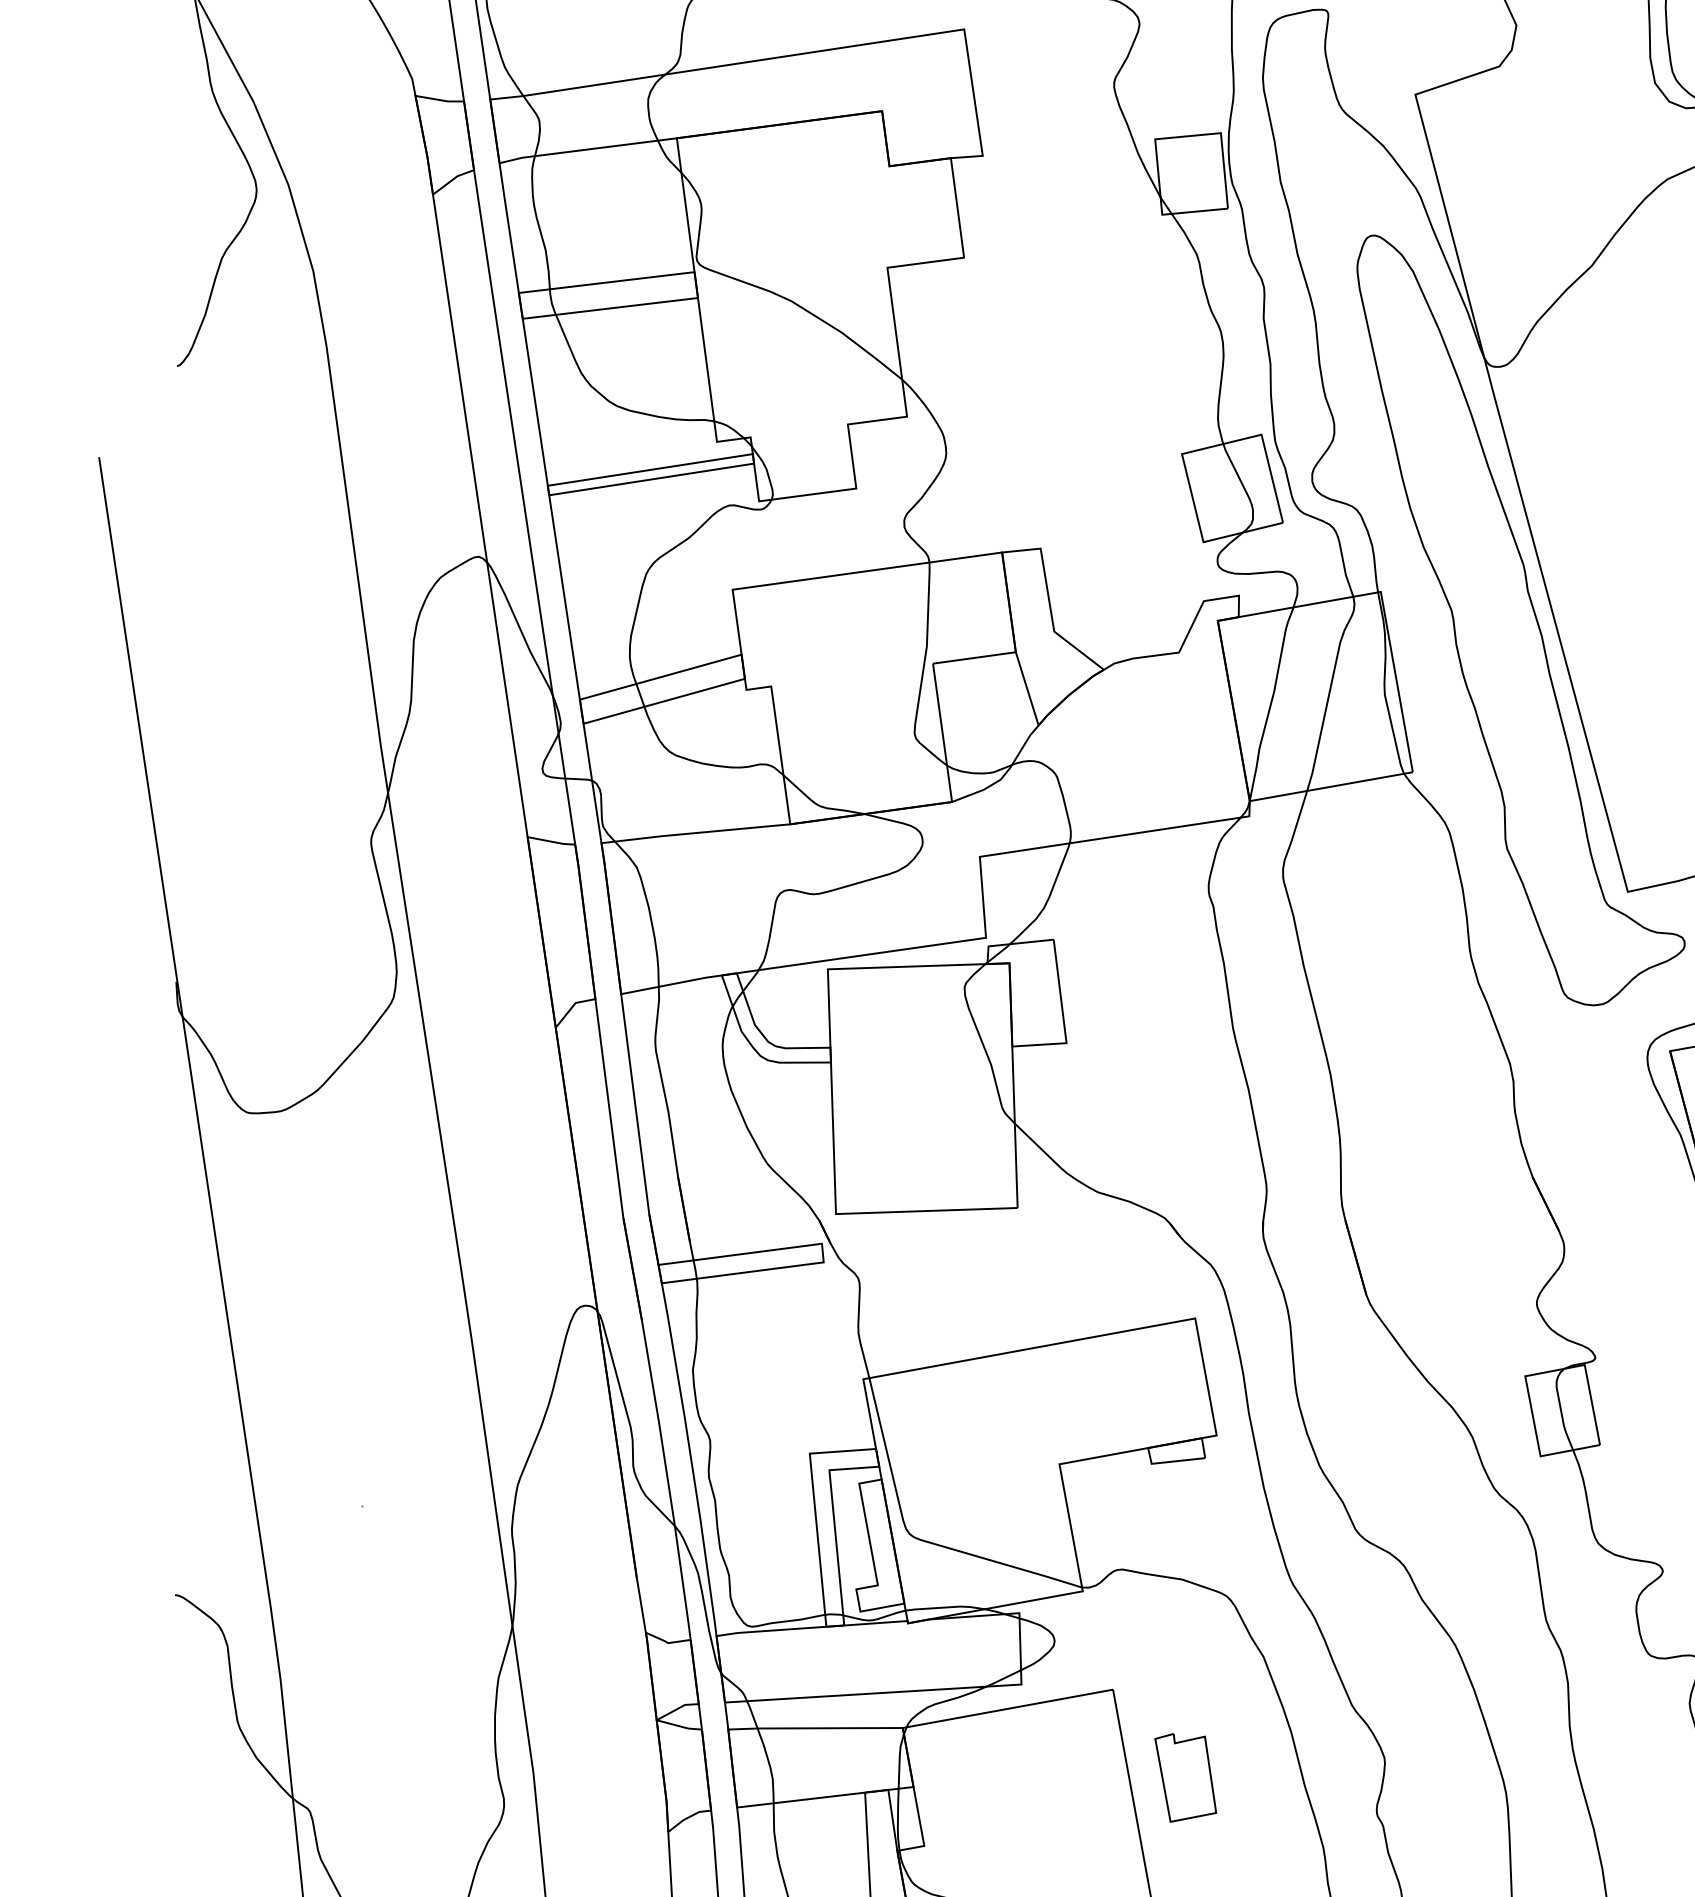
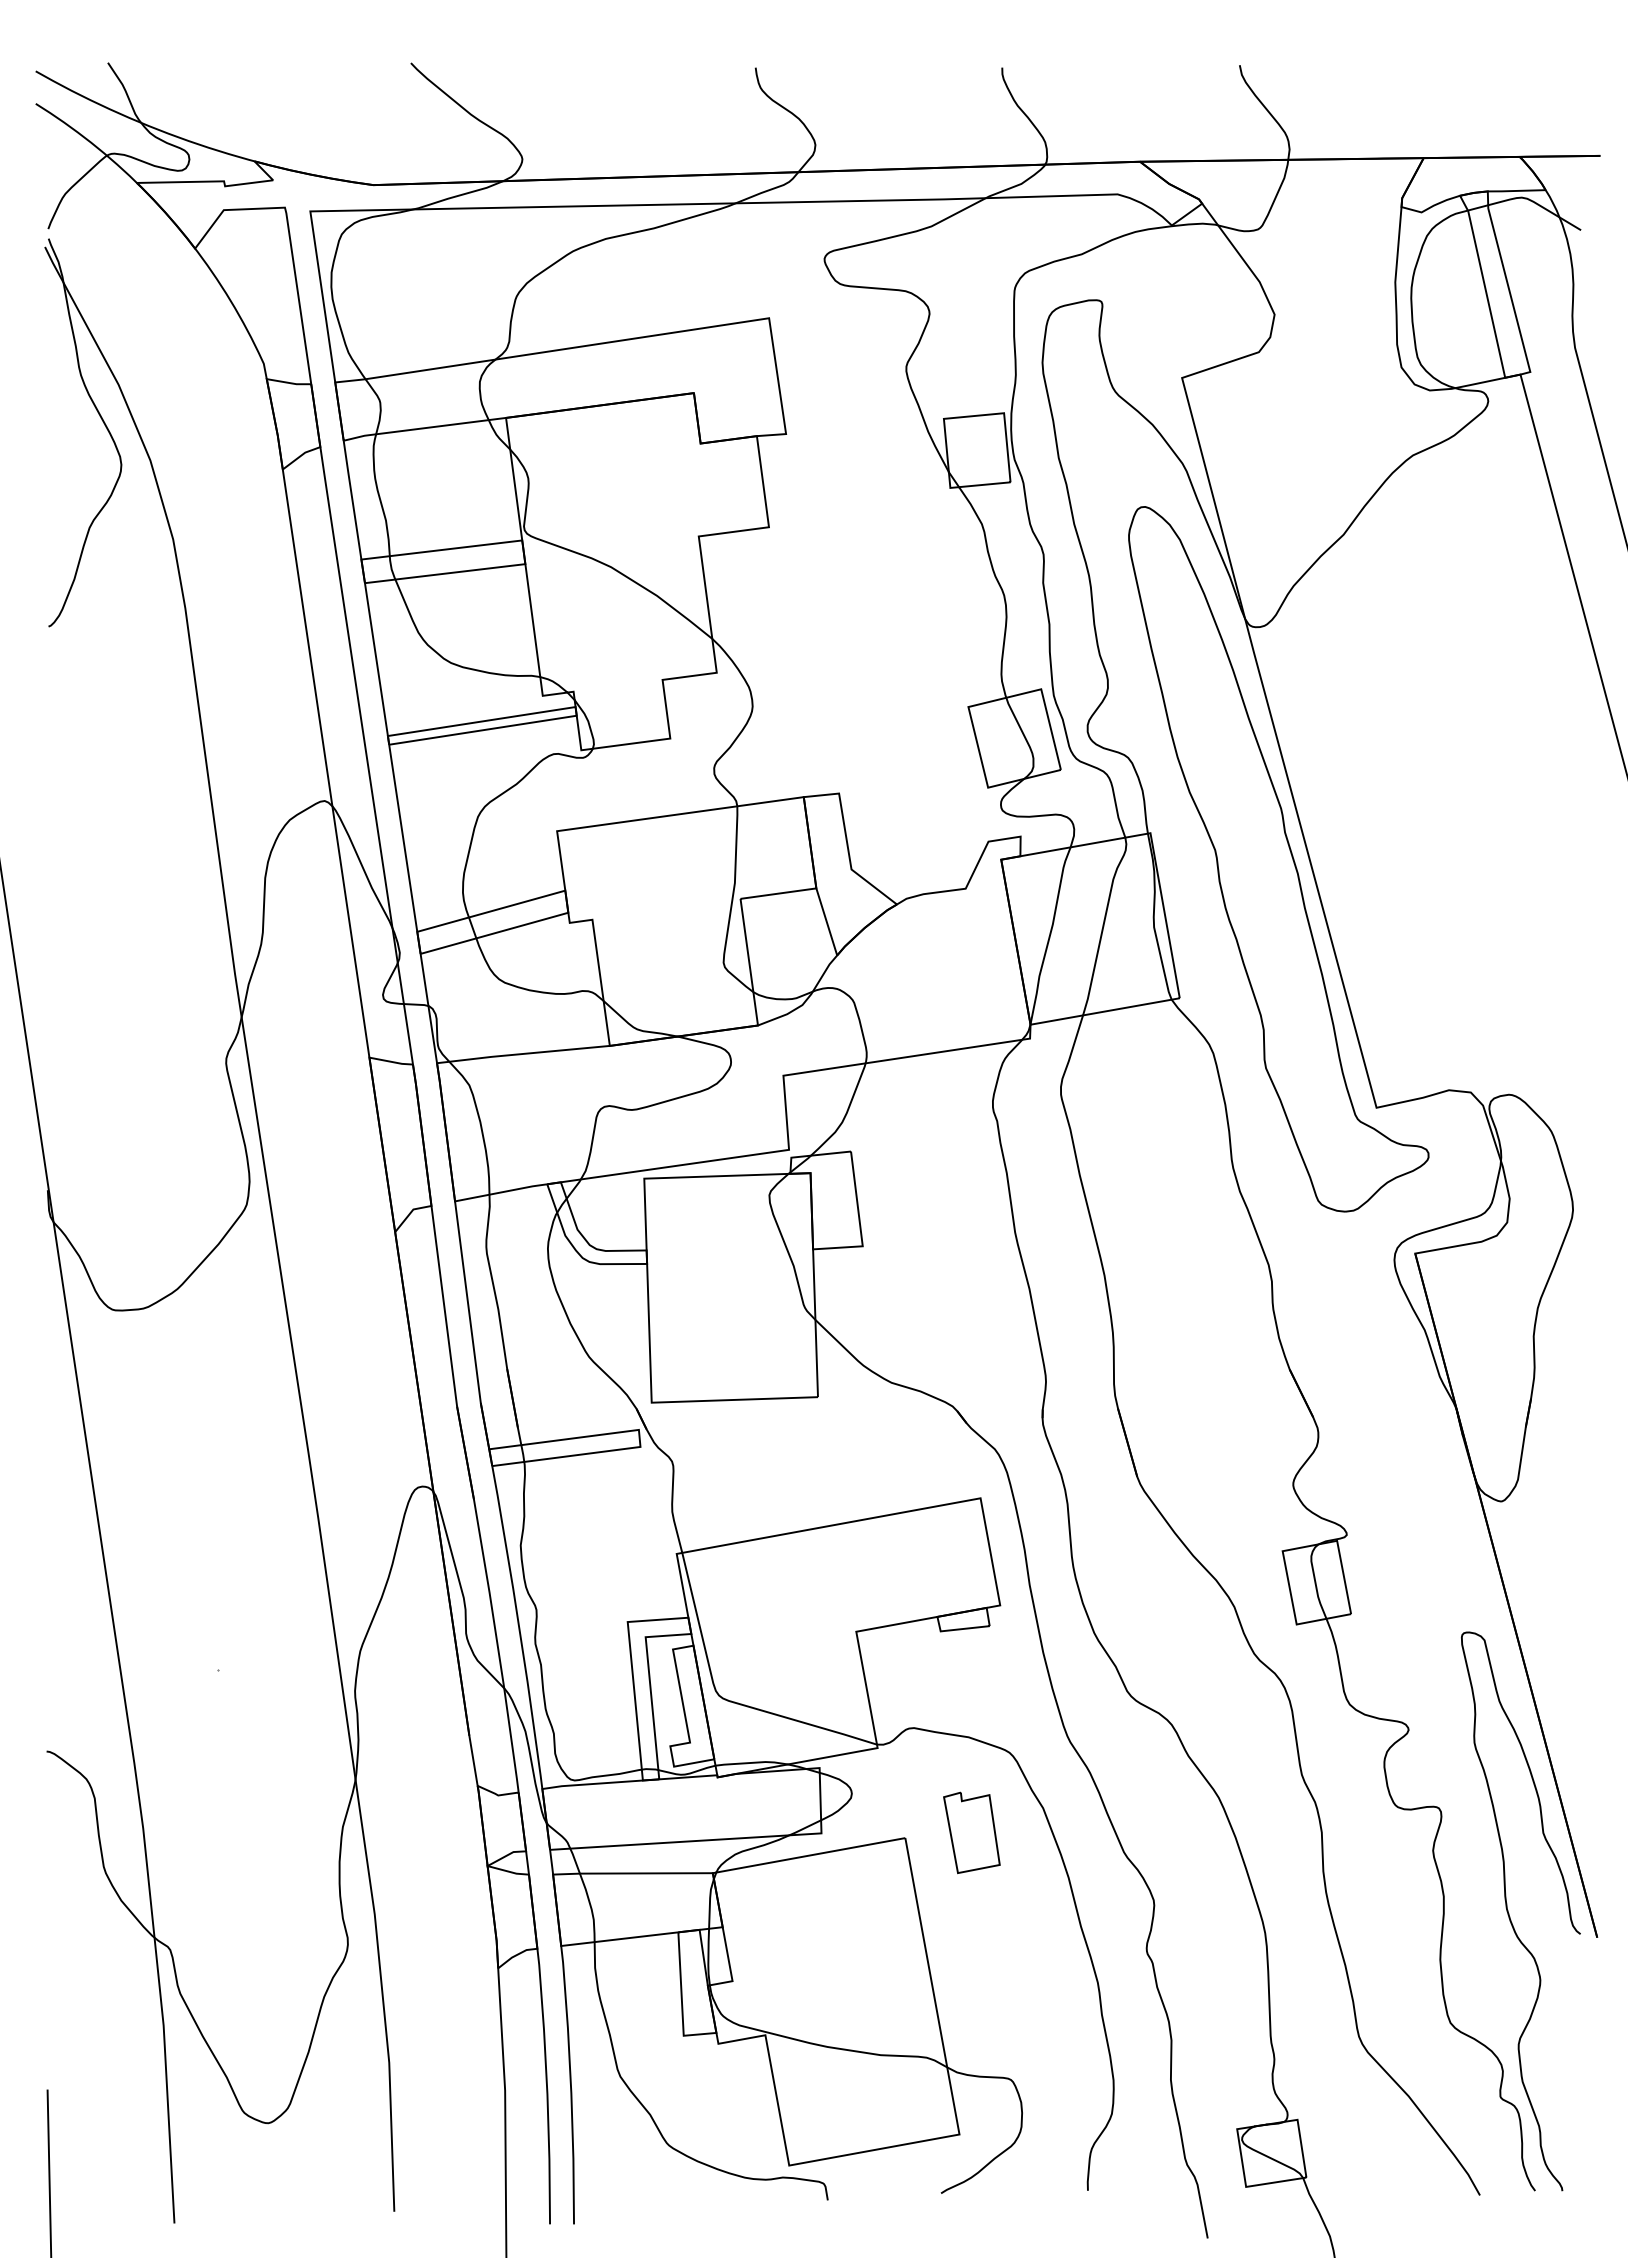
part: (1185, 1777) -> (971, 1832), moved

